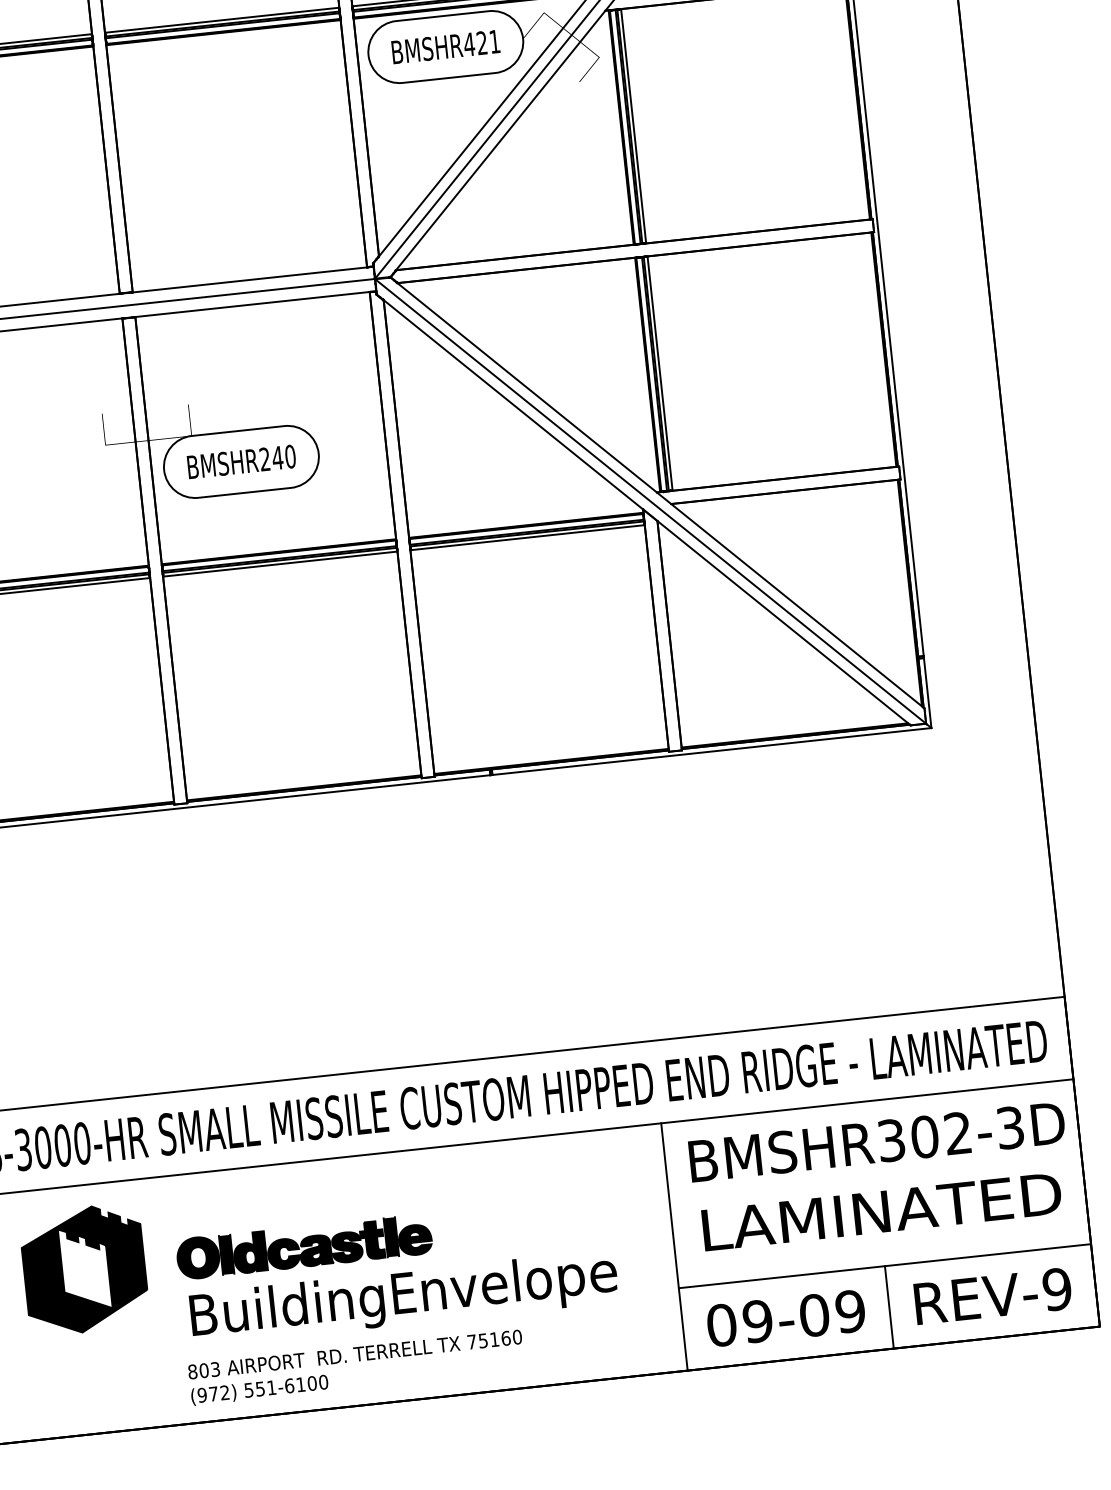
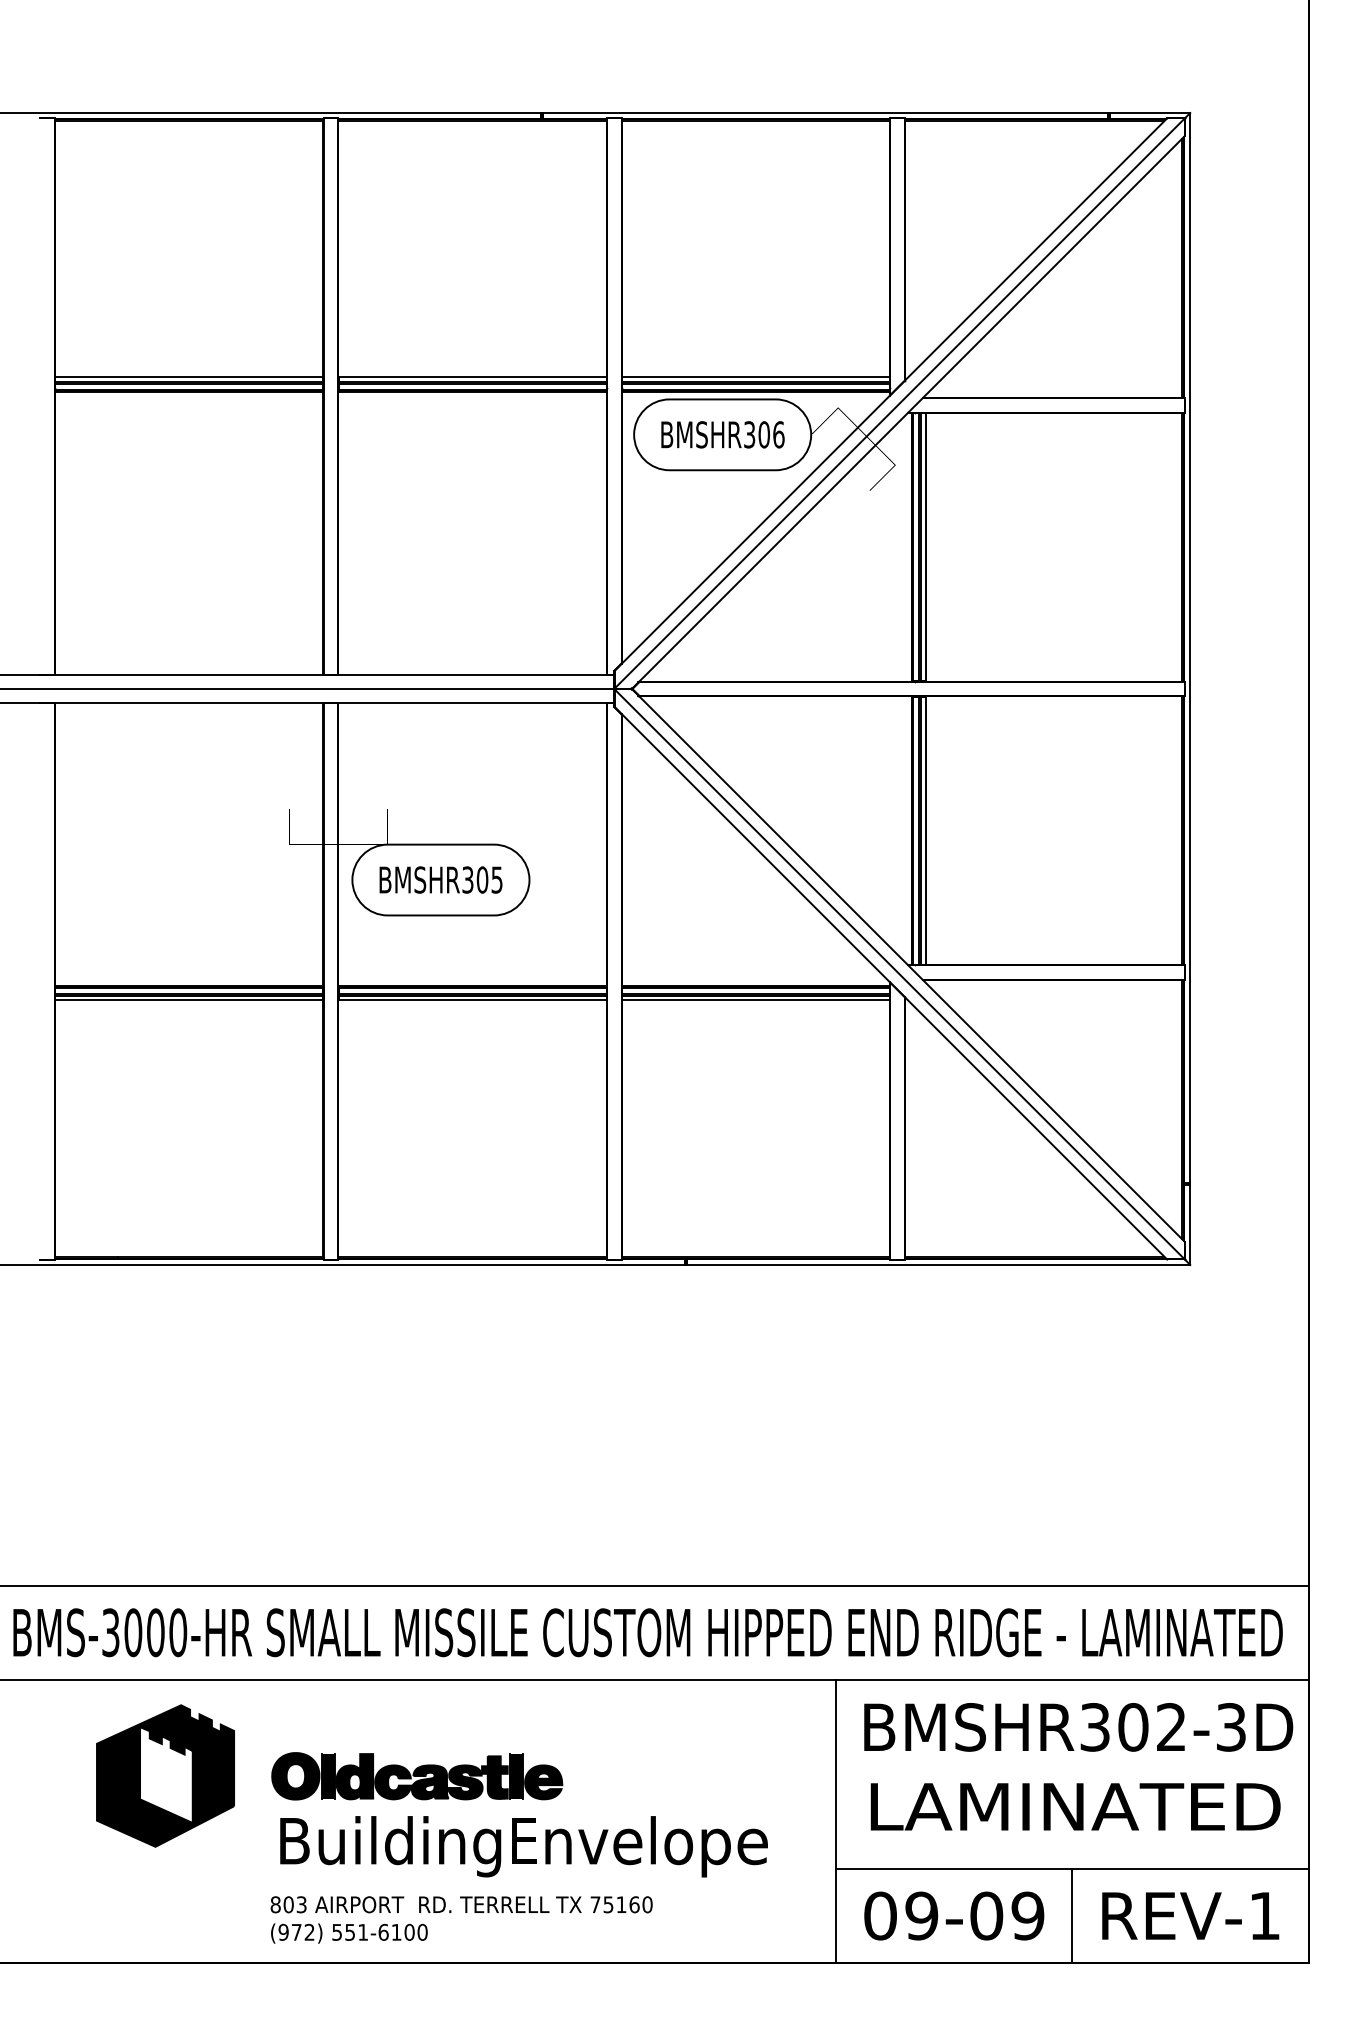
text: (481, 42) -> (763, 434), BMSHR421 -> BMSHR306
text: (277, 457) -> (482, 879), BMSHR240 -> BMSHR305
text: (1056, 1289) -> (1264, 1915), REV-9 -> REV-1

